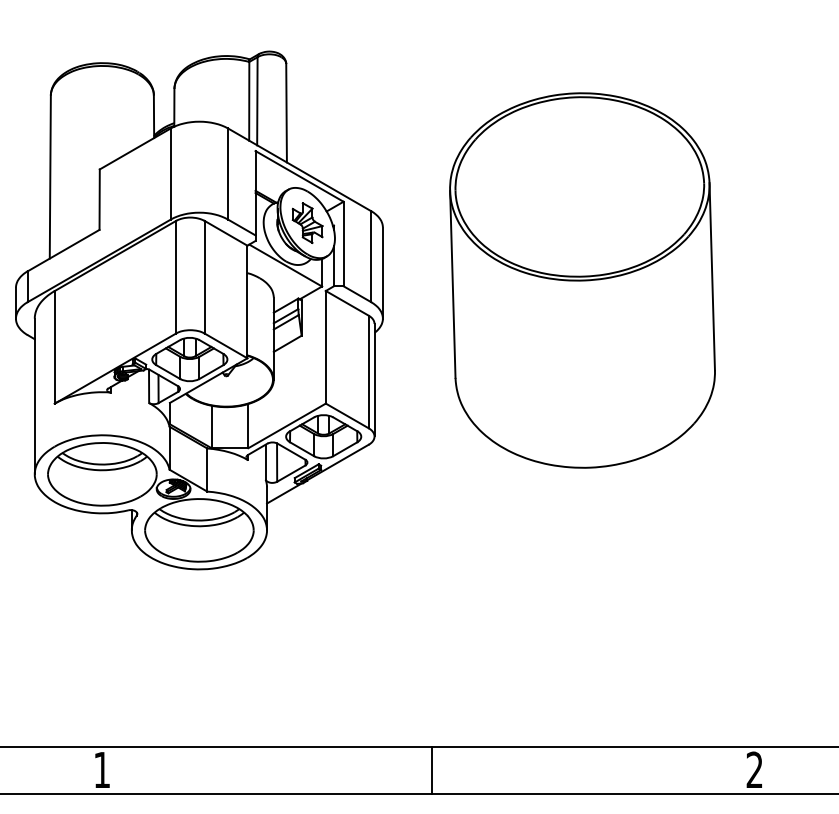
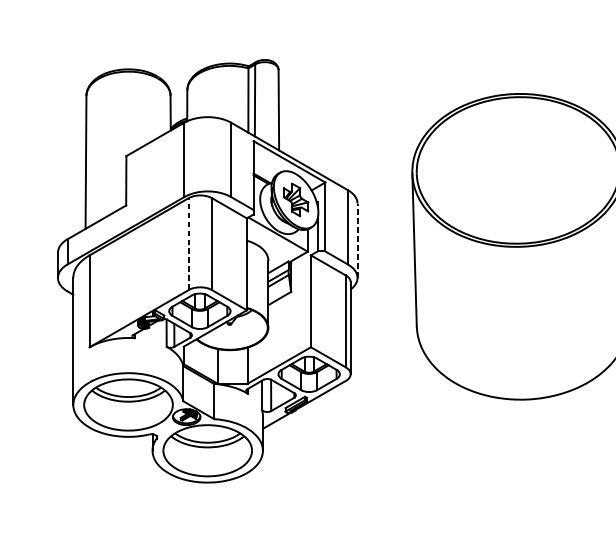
line: (382, 273) -> (357, 241), solid -> dashed
line: (176, 276) -> (189, 243), solid -> dashed

